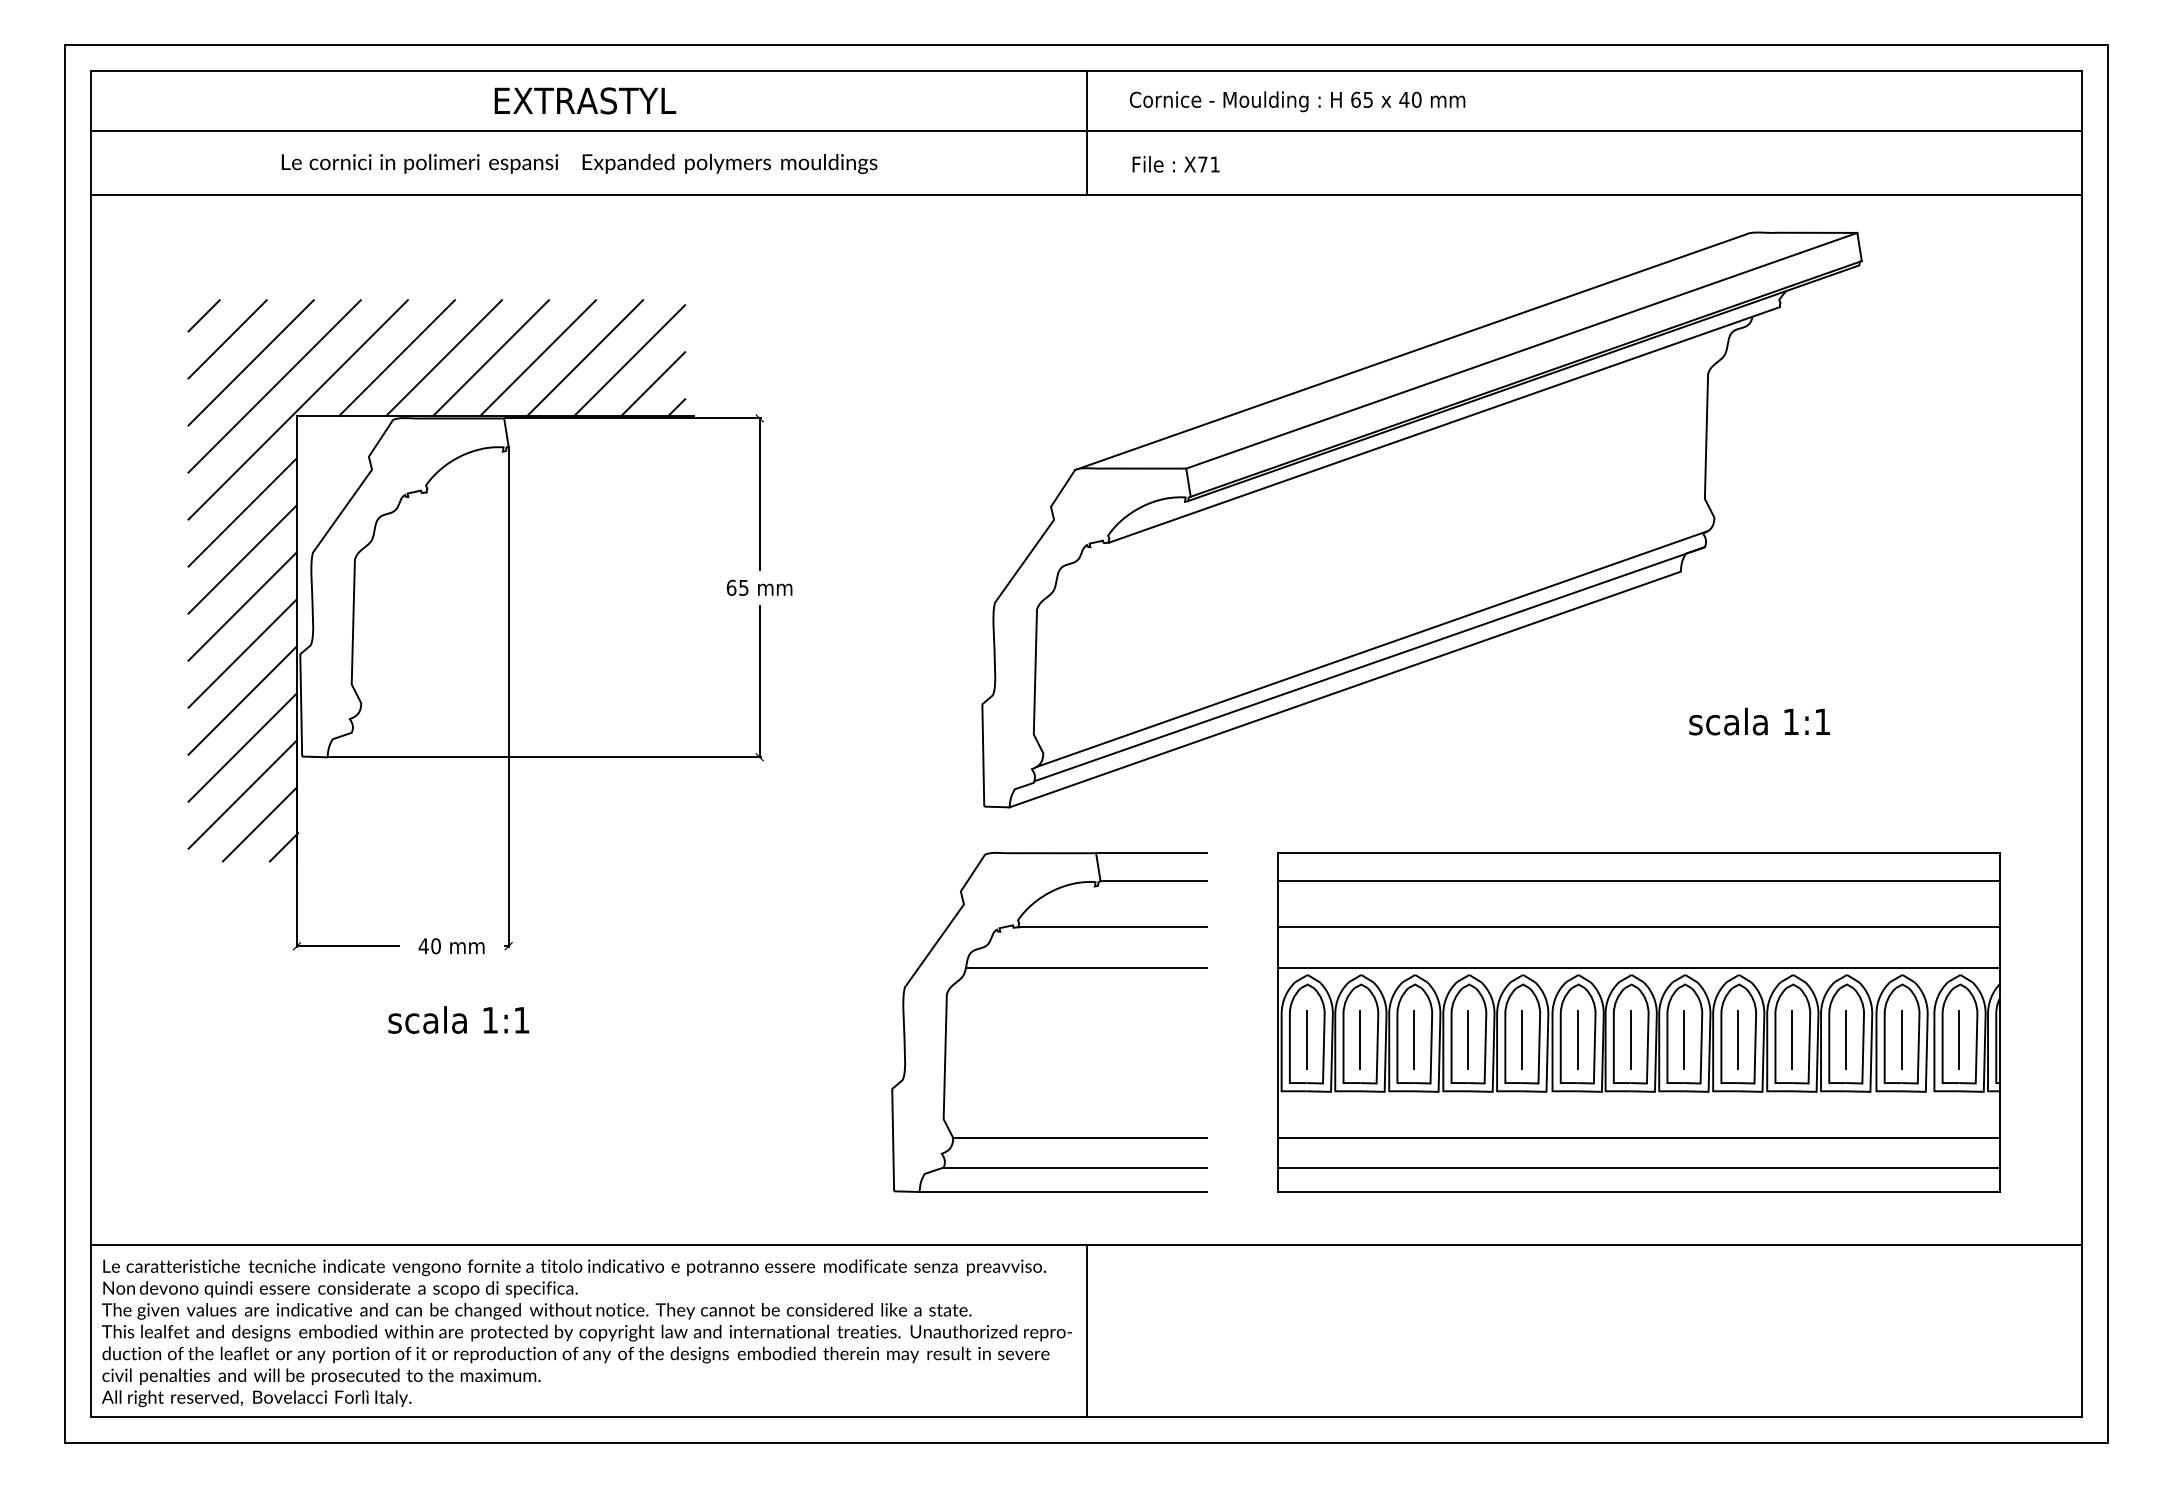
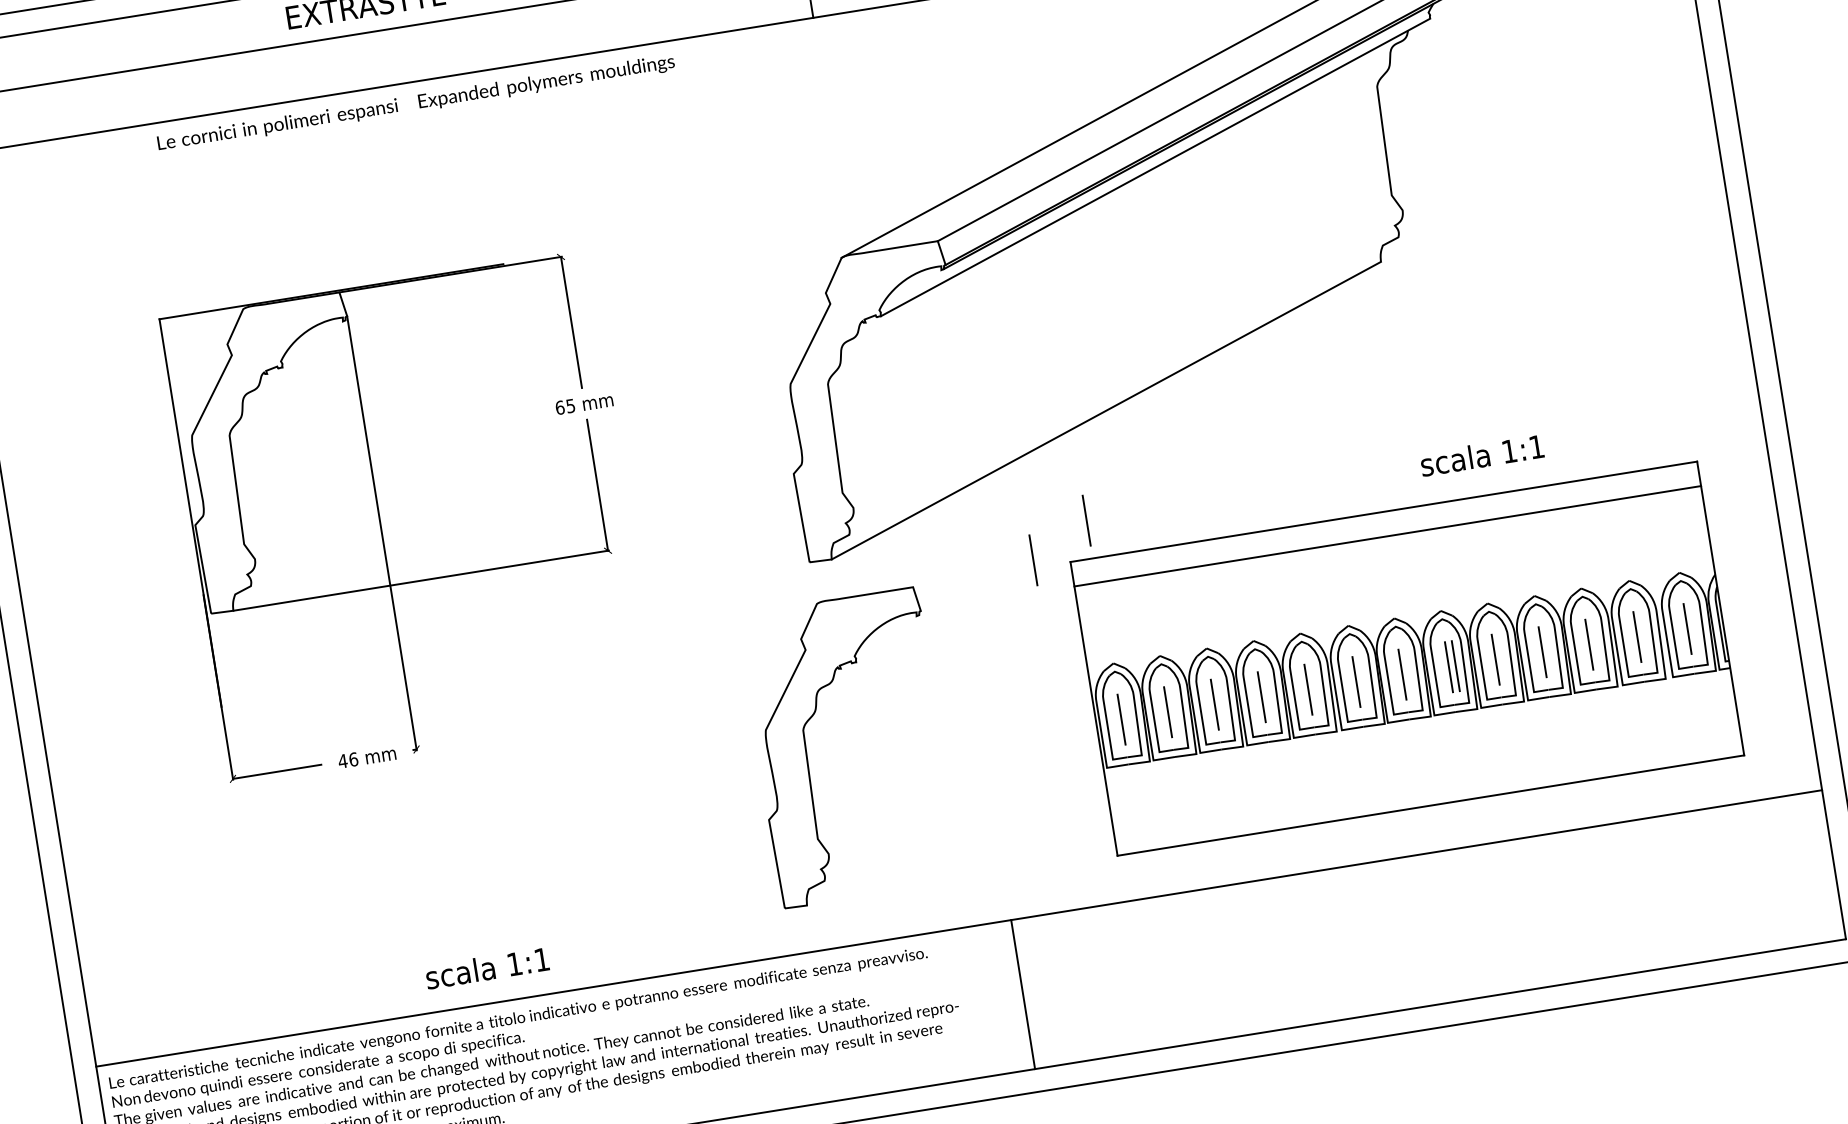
text: (579, 163) -> (416, 103), moved
hatch: (436, 580) -> (303, 442), removed
line: (1372, 649) -> (1124, 372), removed
line: (1369, 664) -> (1123, 385), removed
text: (1759, 721) -> (1481, 455), moved
line: (1302, 809) -> (1085, 520), added
line: (1235, 844) -> (1032, 560), added
line: (1151, 853) -> (961, 579), removed
line: (1153, 881) -> (966, 603), removed
line: (1112, 927) -> (937, 649), removed
line: (1638, 927) -> (1393, 576), removed
text: (435, 946) -> (353, 759), 40 -> 46
line: (1085, 968) -> (919, 688), removed
line: (1638, 968) -> (1399, 611), removed
text: (458, 1019) -> (487, 967), moved
line: (1691, 1039) -> (1455, 666), added
line: (1079, 1137) -> (938, 836), removed
line: (1638, 1137) -> (1422, 758), removed
line: (1074, 1167) -> (937, 862), removed
line: (1638, 1167) -> (1427, 784), removed
line: (1062, 1192) -> (931, 886), removed
line: (1086, 1331) -> (1023, 994), moved

